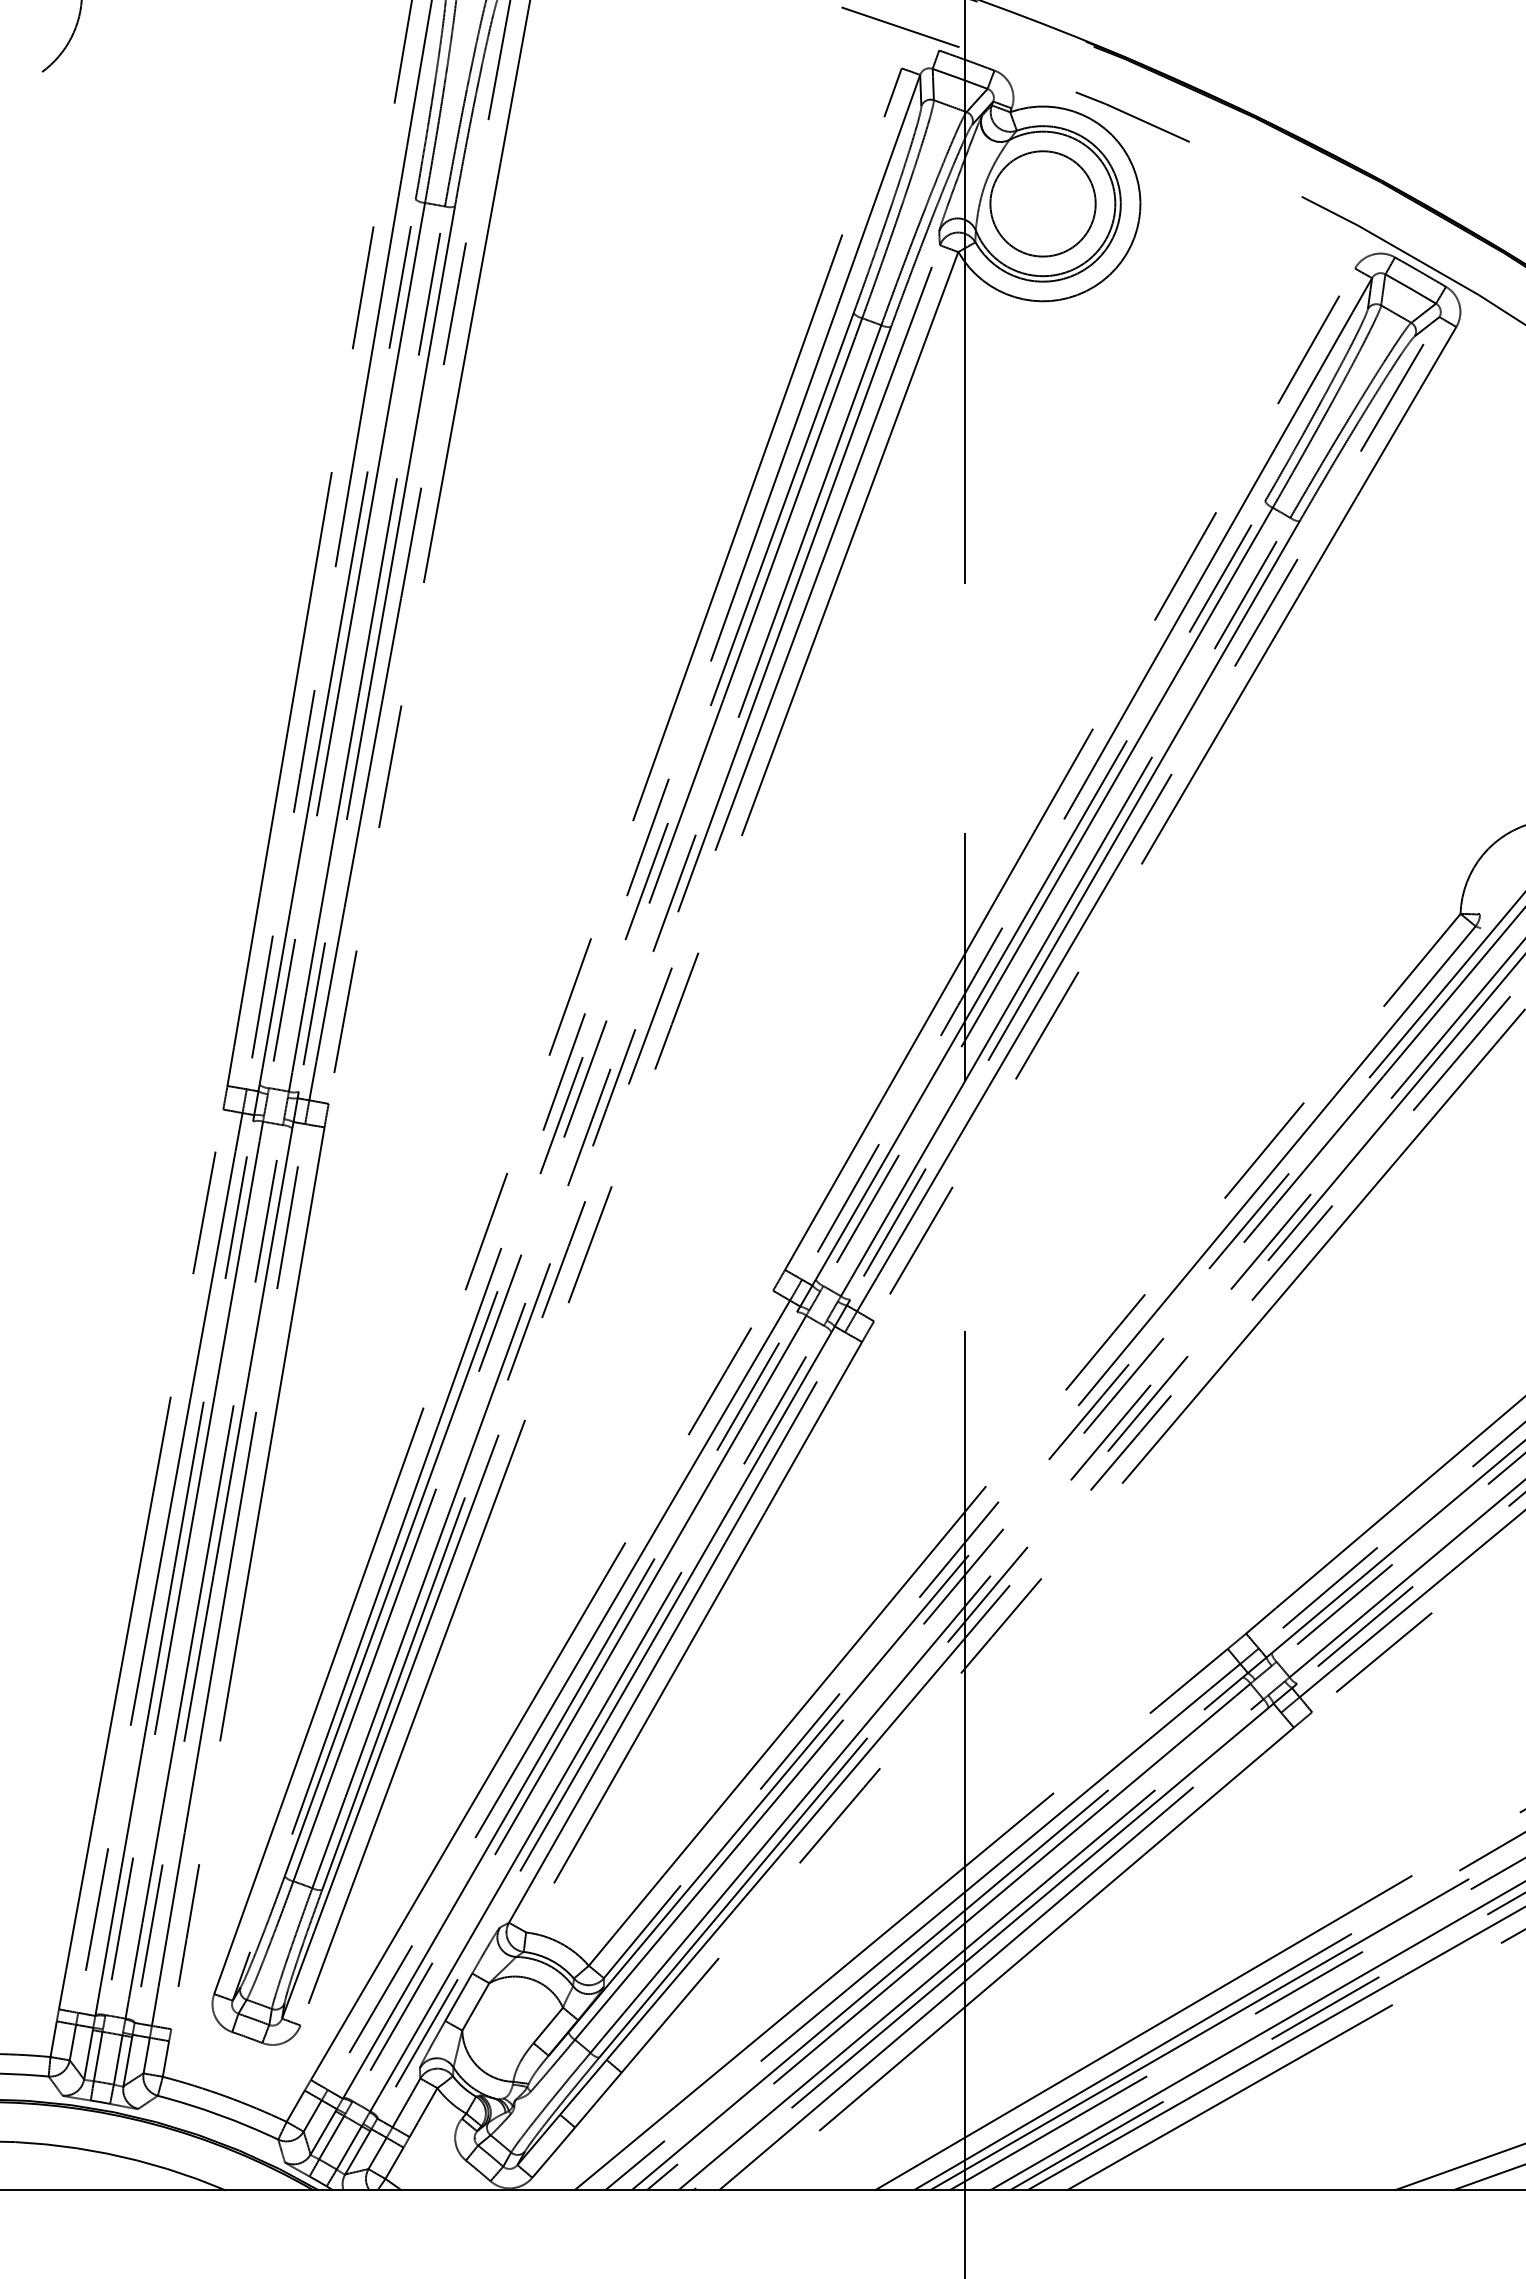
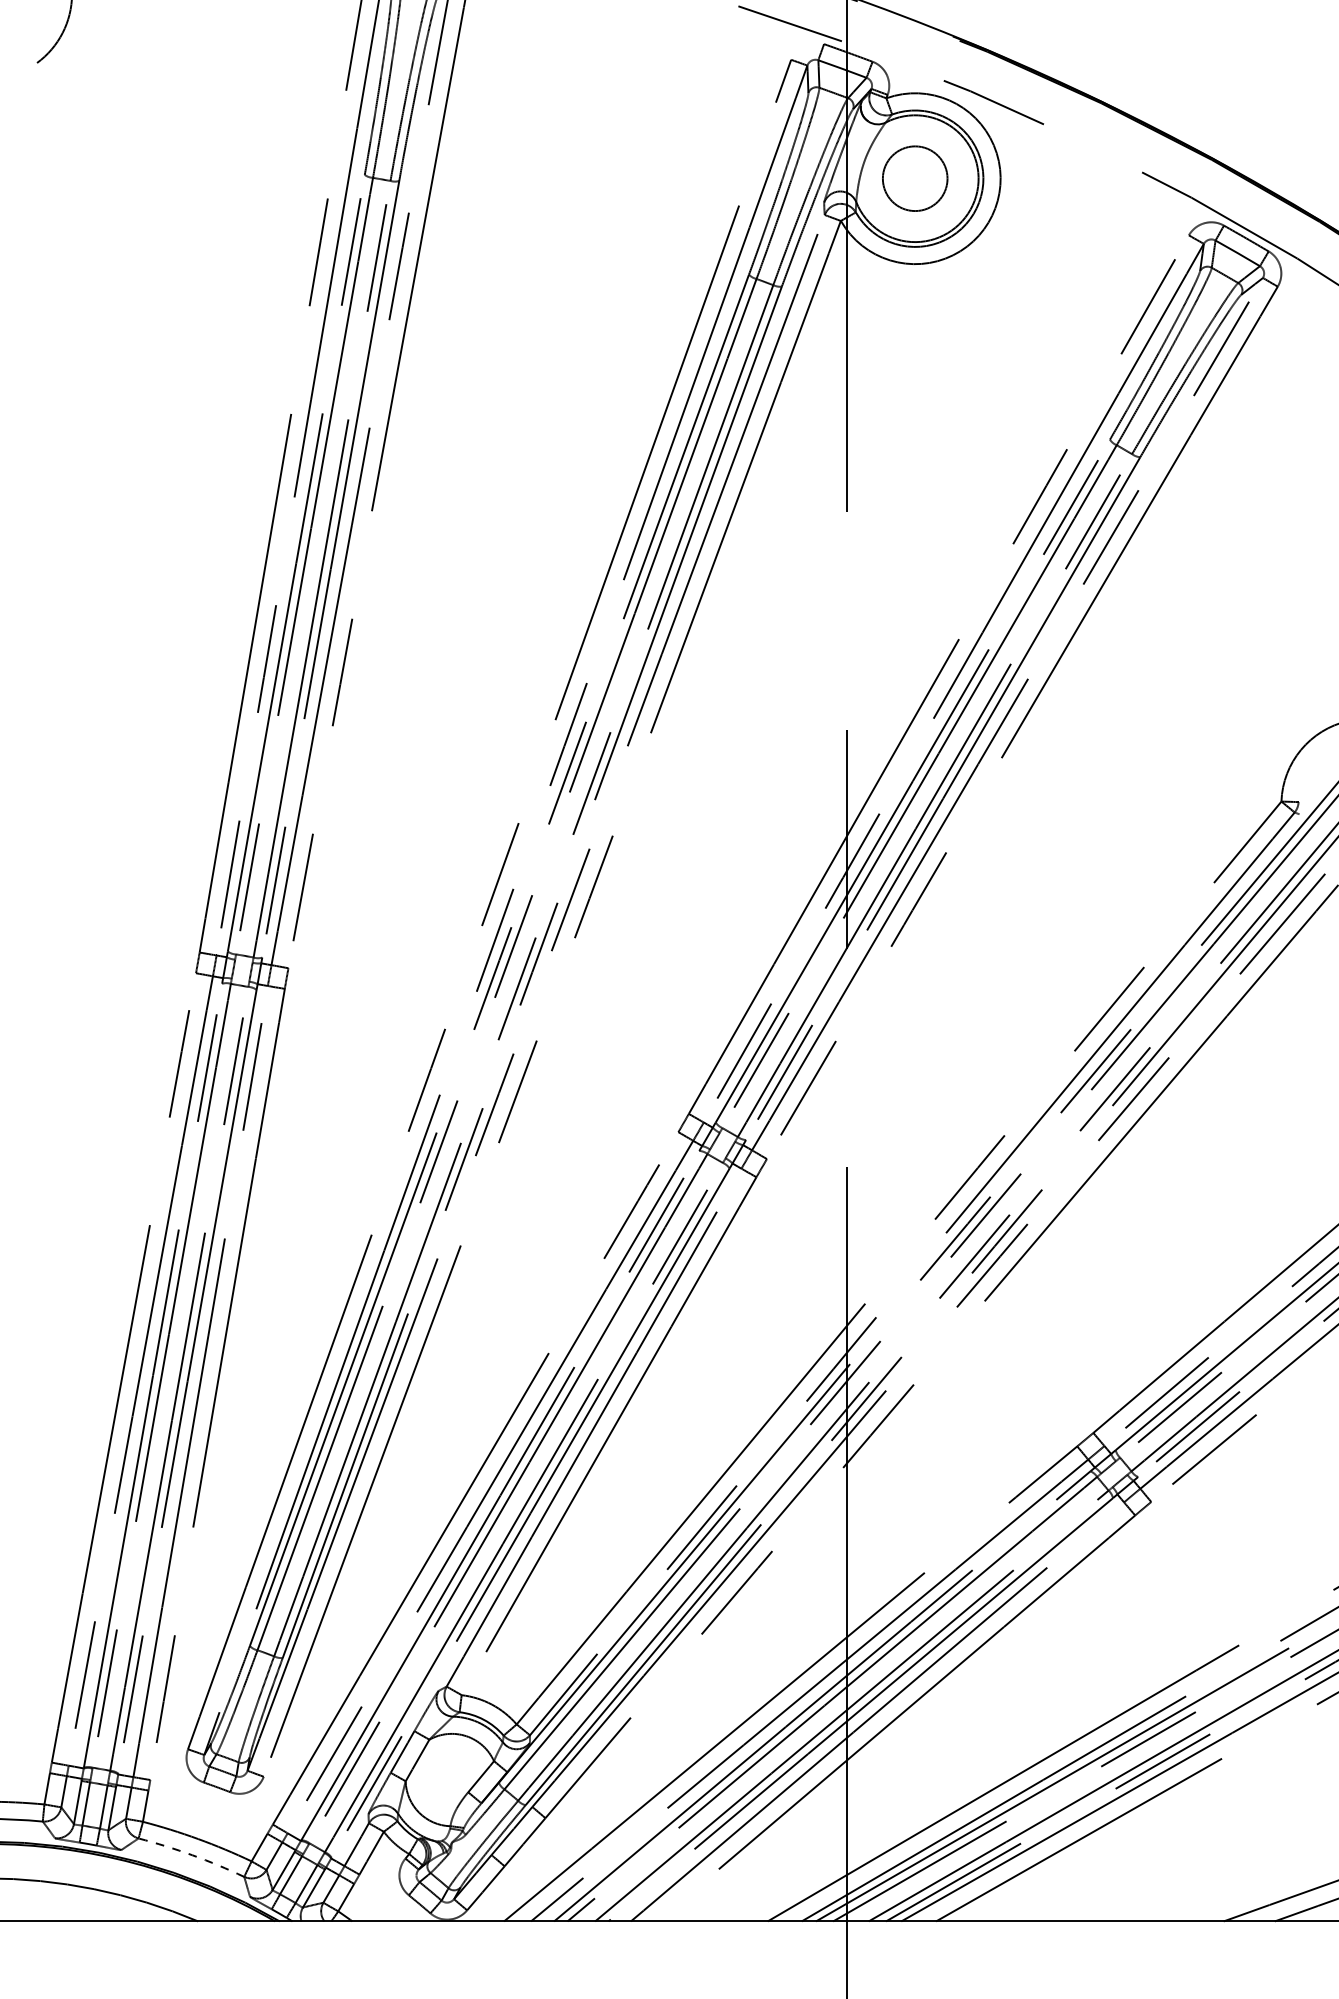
circle: (1042, 203) -> (914, 178), size x0.7
arc: (219, 2114) -> (192, 1854), solid -> dashed

